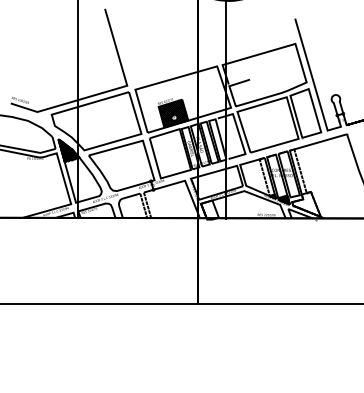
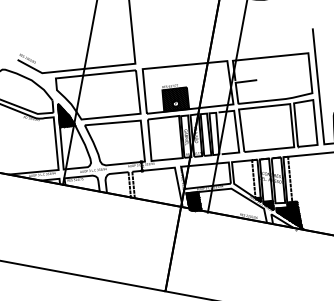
hatch: (306, 204) -> (290, 213), added
hatch: (209, 210) -> (193, 201), added

